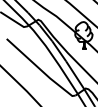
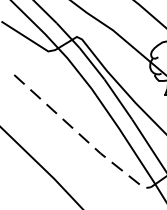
line: (41, 70) -> (83, 137), solid -> dashed

